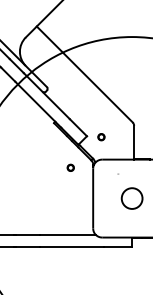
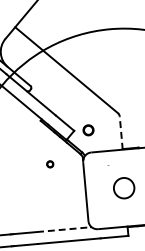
part: (101, 137) -> (88, 130), size x1.6
line: (134, 142) -> (121, 132), solid -> dashed
part: (70, 167) -> (49, 164), moved
line: (68, 234) -> (64, 229), solid -> dashed

